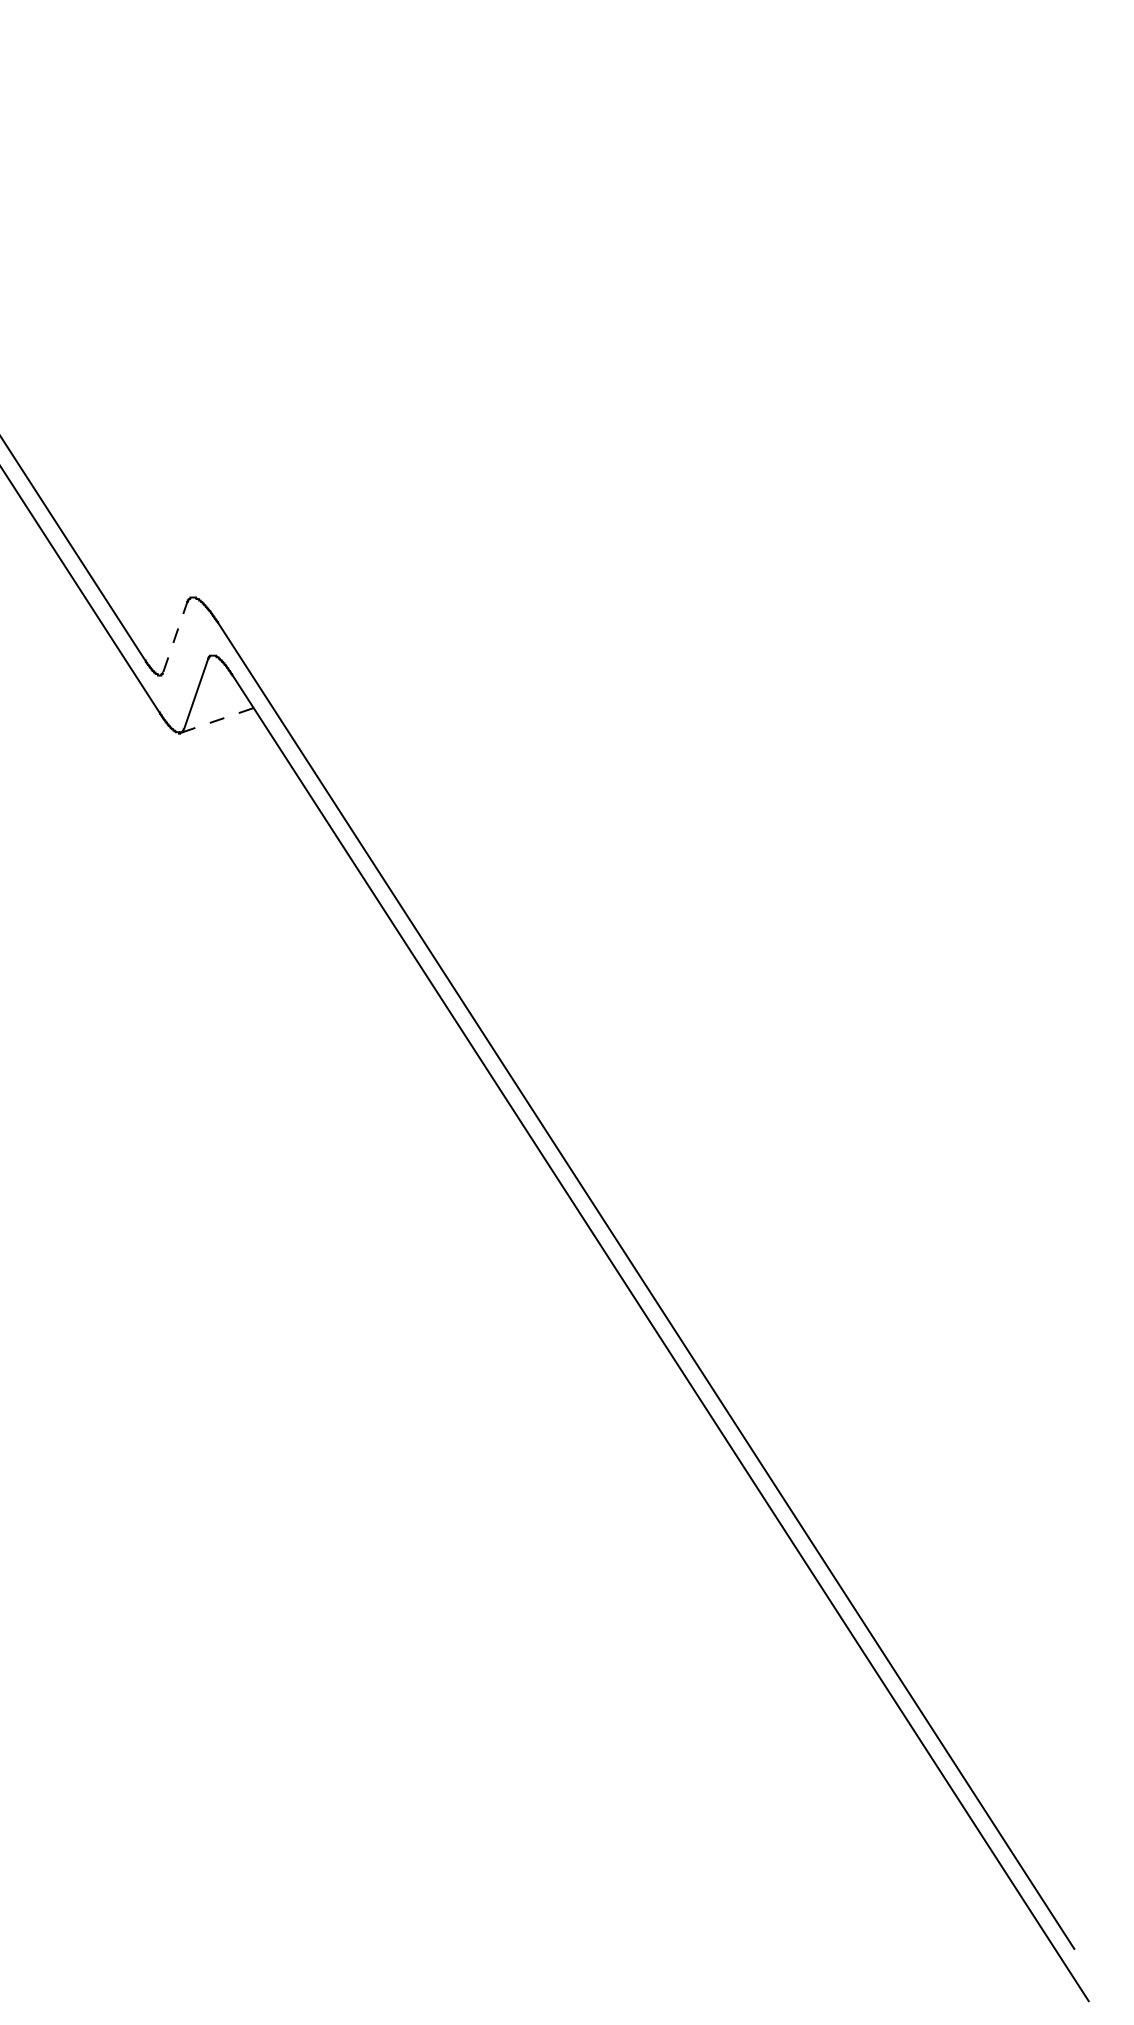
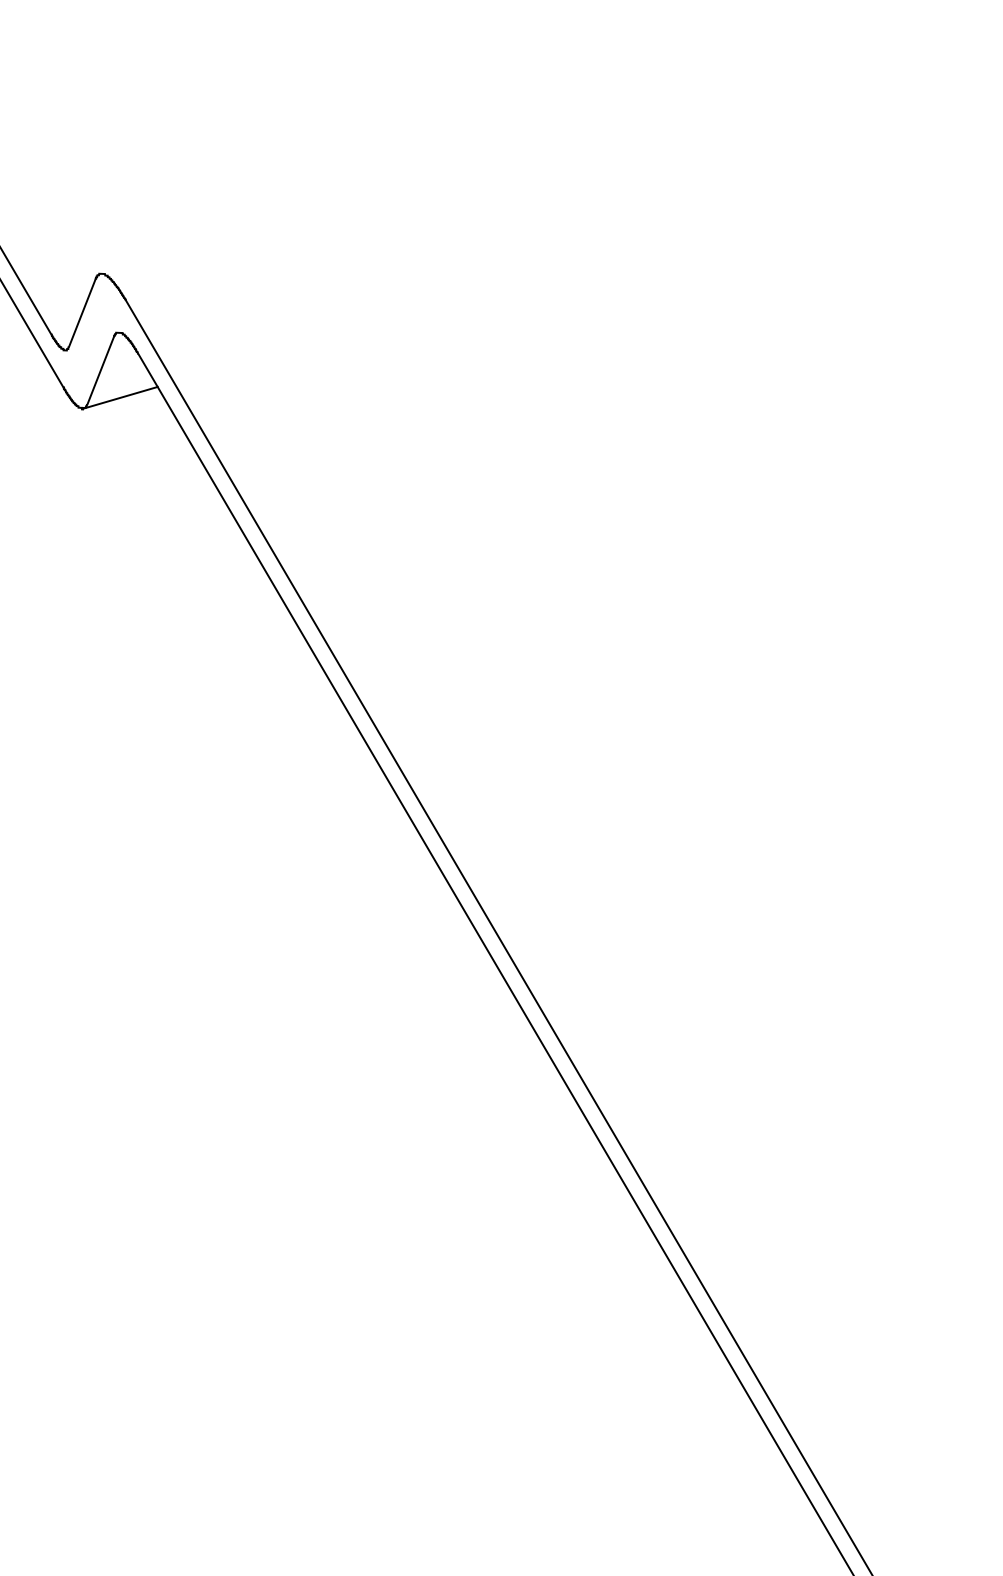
line: (175, 637) -> (82, 313), dashed -> solid
line: (217, 720) -> (120, 397), dashed -> solid

